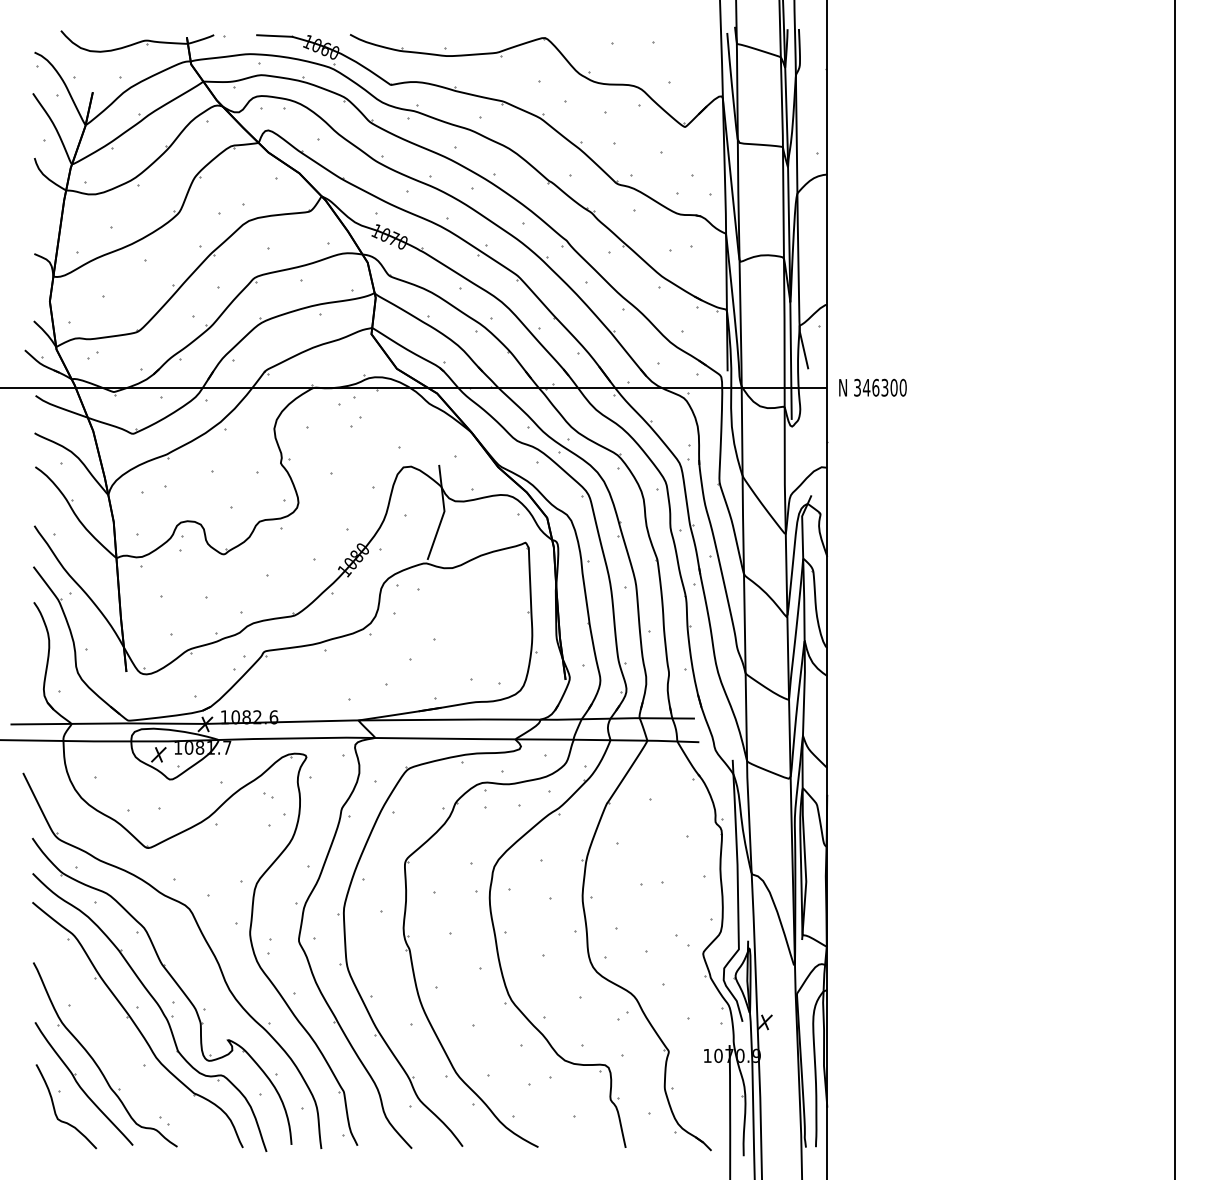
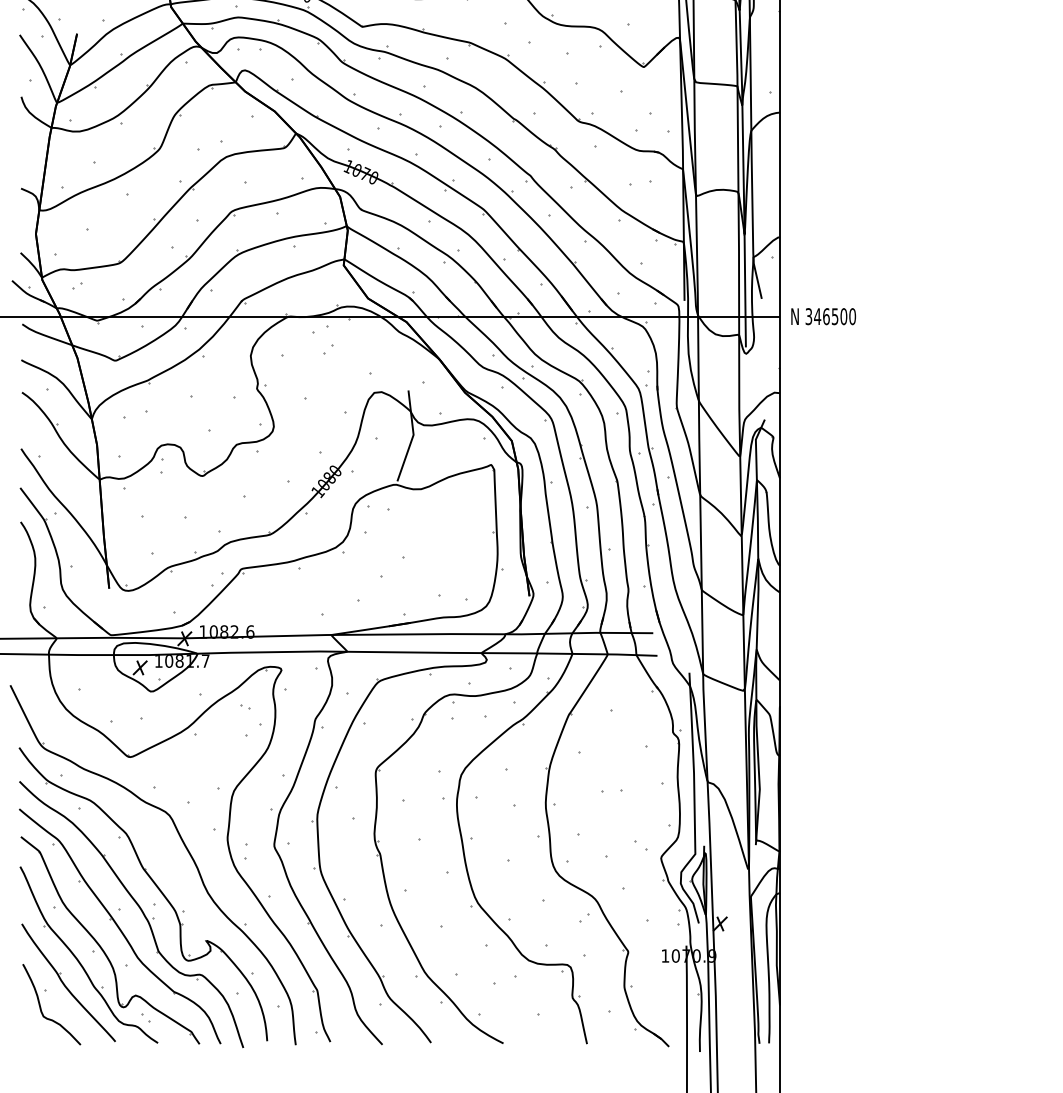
text: (884, 386) -> (834, 315), 346300 -> 346500
part: (117, 1044) -> (100, 945), added

